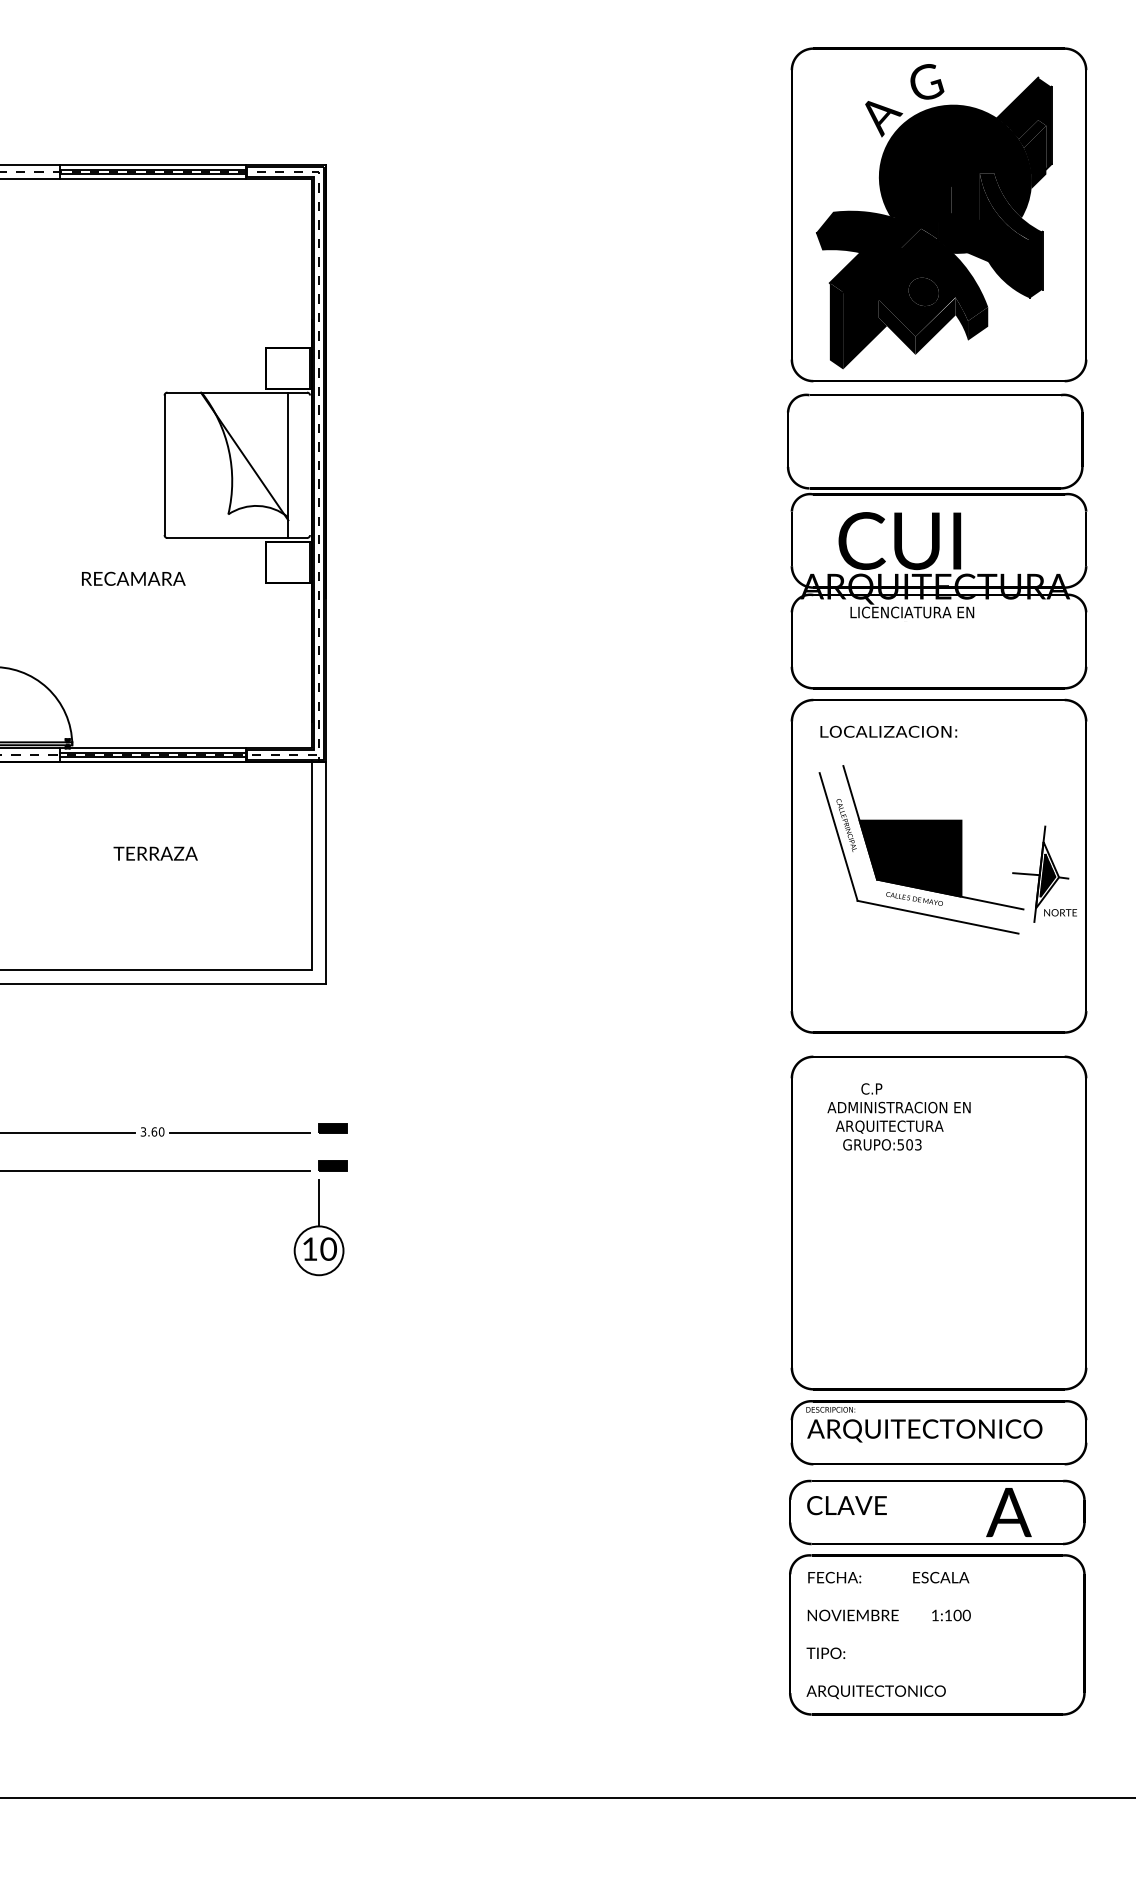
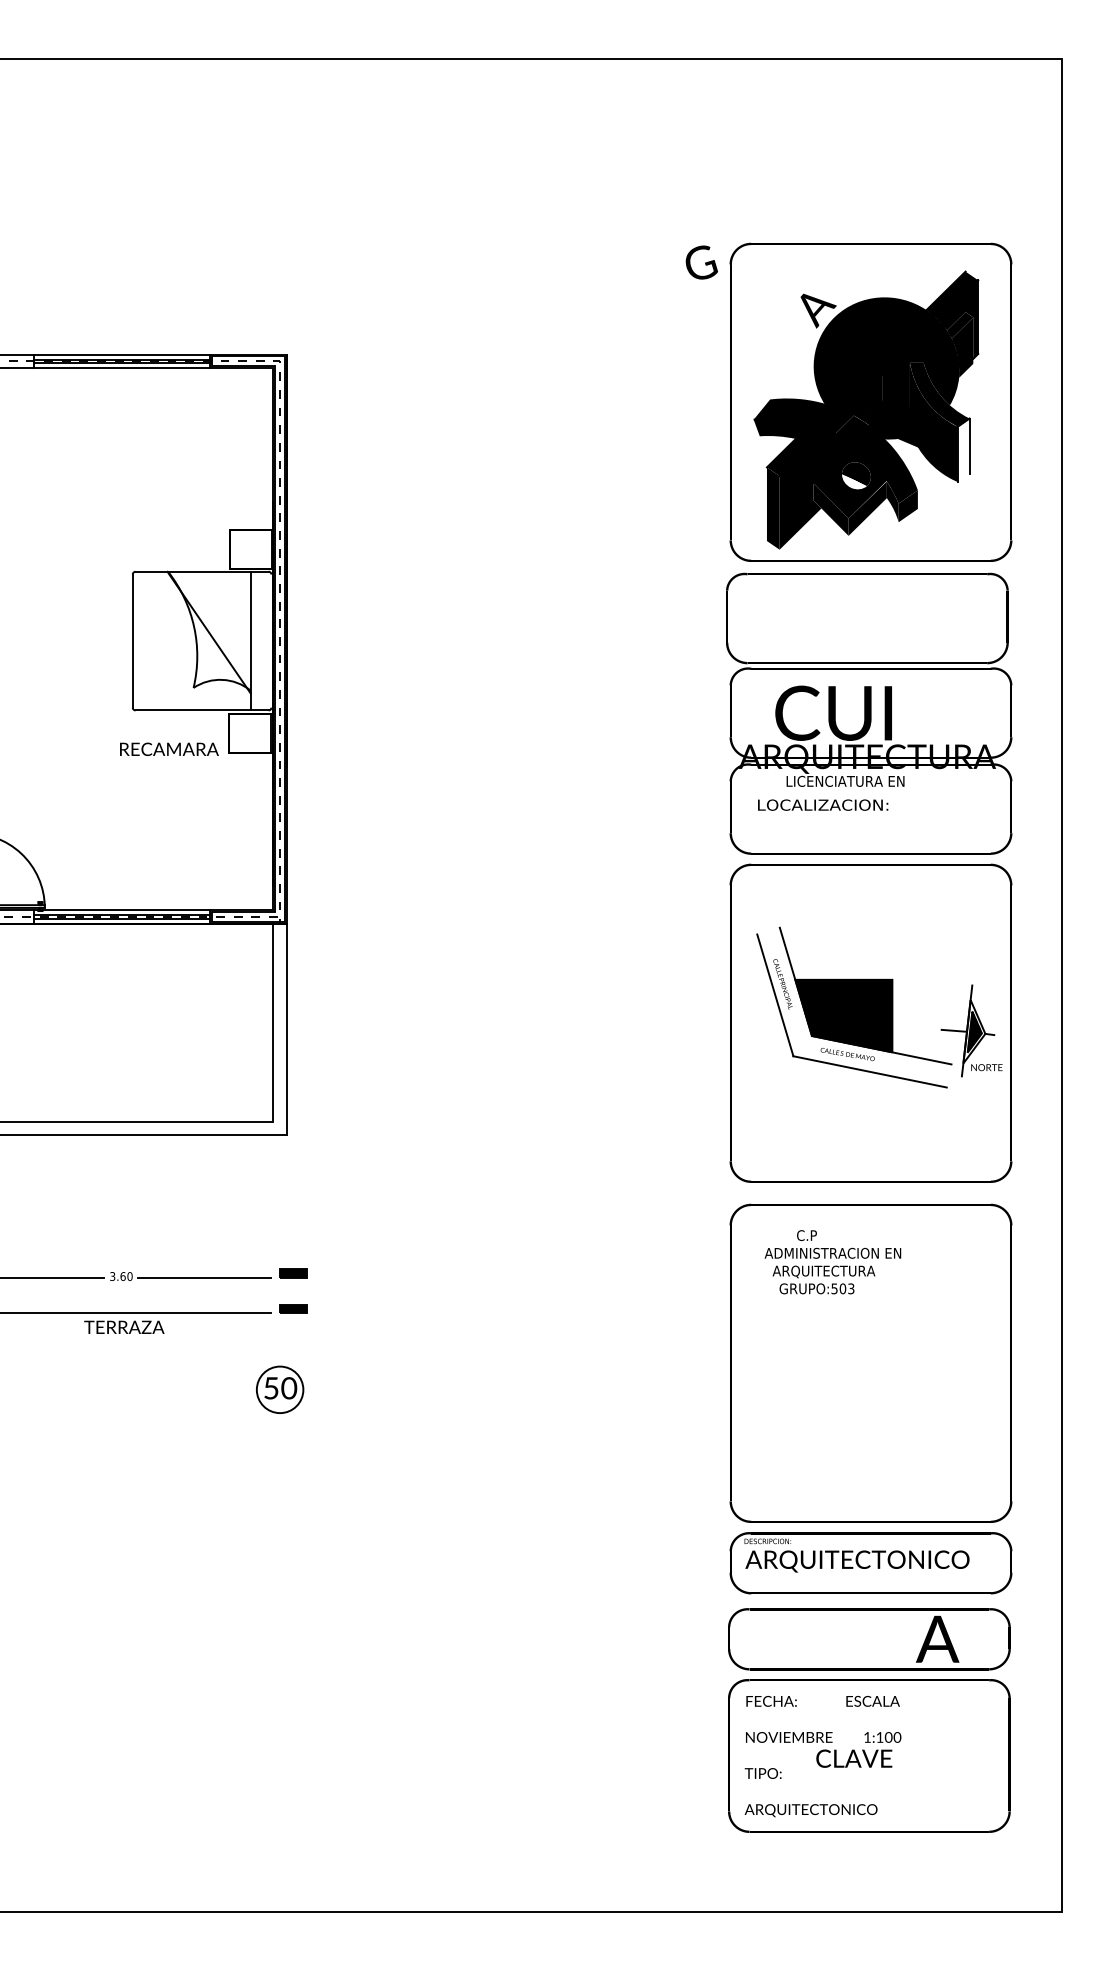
text: (926, 81) -> (701, 262), moved
fill: (1036, 265) -> (963, 450), removed
fill: (921, 295) -> (854, 479), removed
text: (133, 577) -> (169, 748), moved
text: (889, 731) -> (823, 804), moved
text: (155, 852) -> (124, 1326), moved
line: (319, 1203) -> (280, 1344), removed
text: (310, 1249) -> (271, 1388), 10 -> 50
text: (847, 1505) -> (854, 1758), moved

